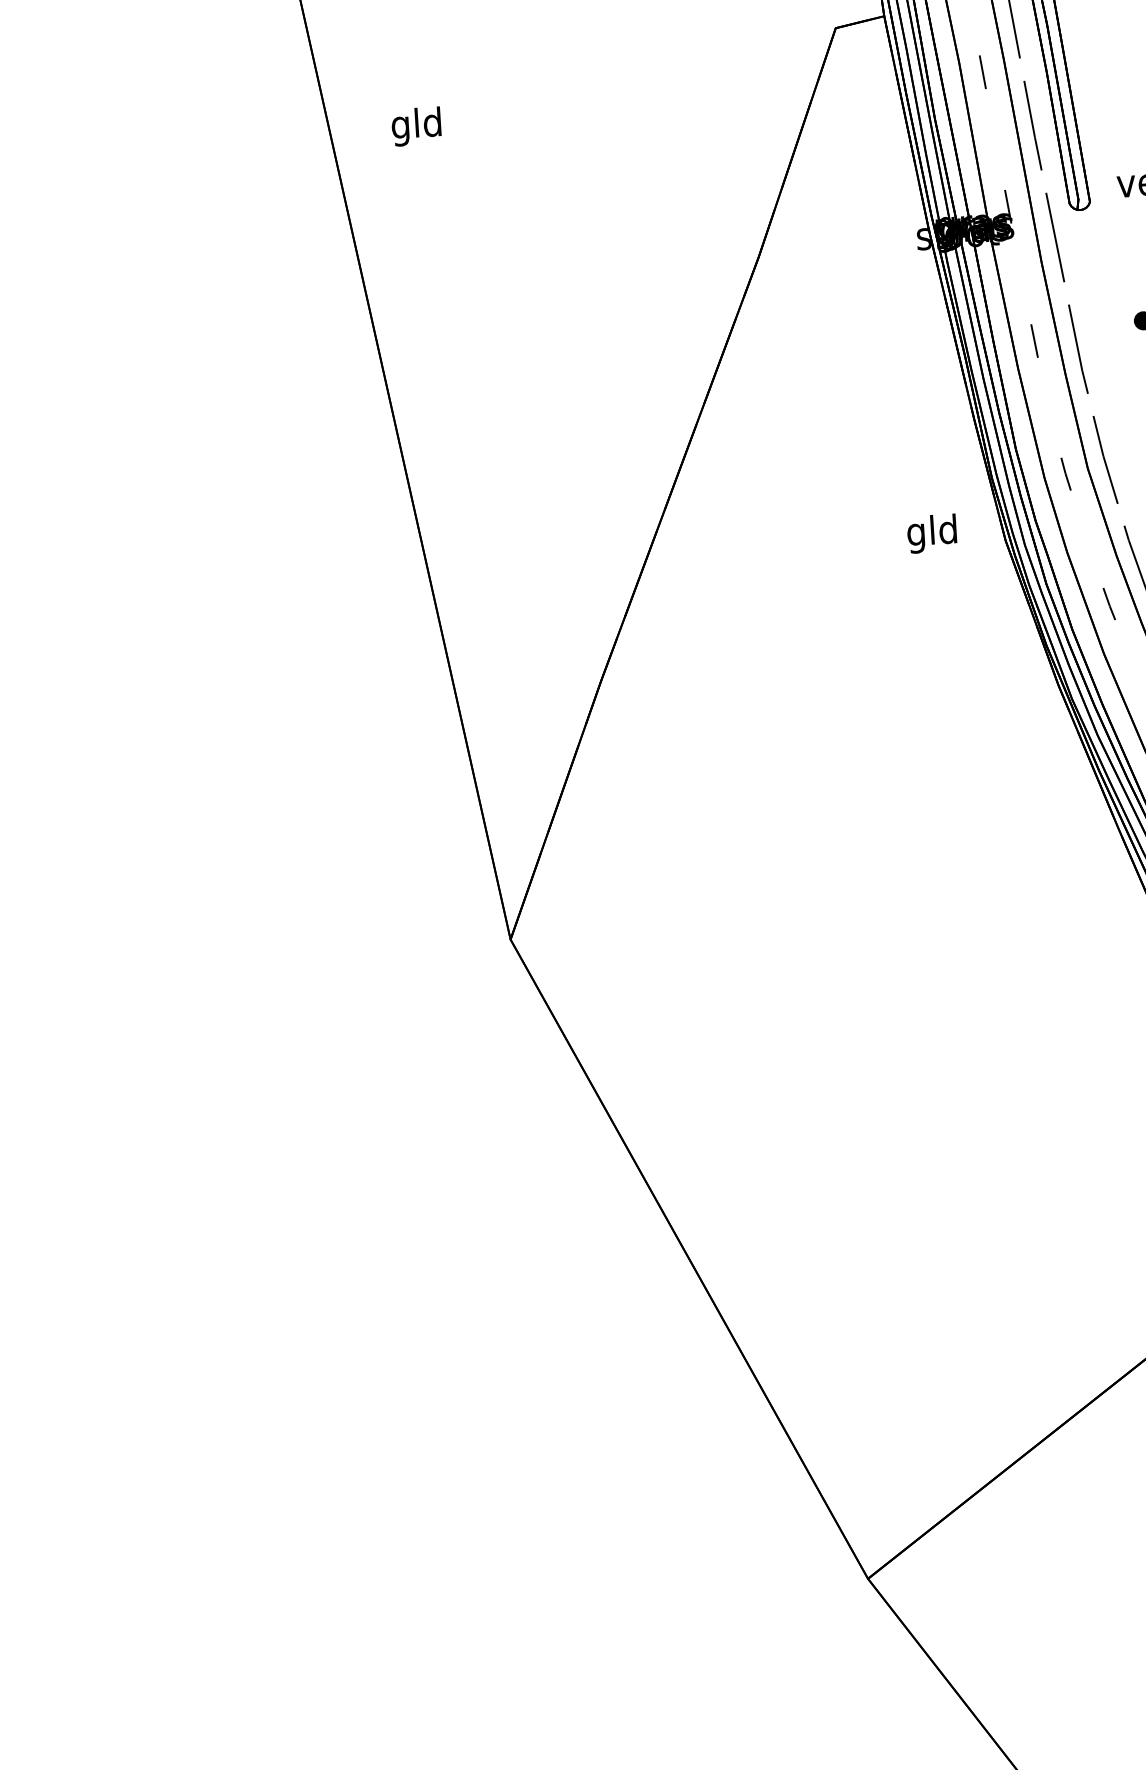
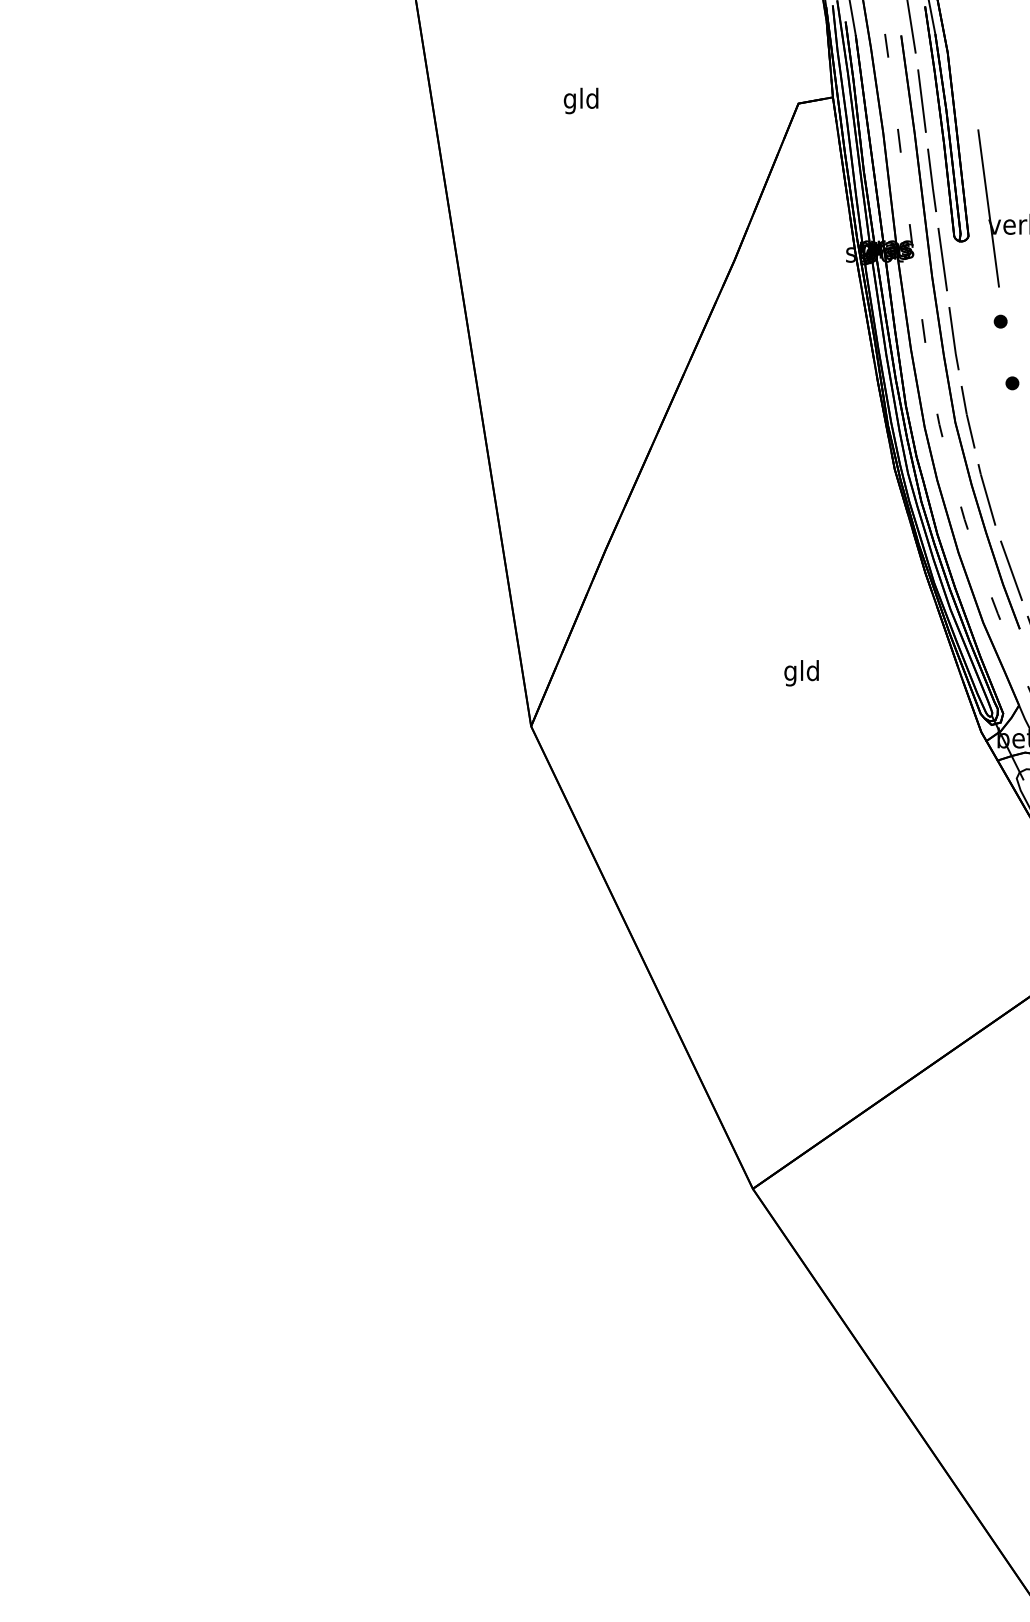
text: (415, 126) -> (580, 100), moved
line: (1115, 160) -> (988, 208), added
text: (931, 534) -> (801, 673), moved

